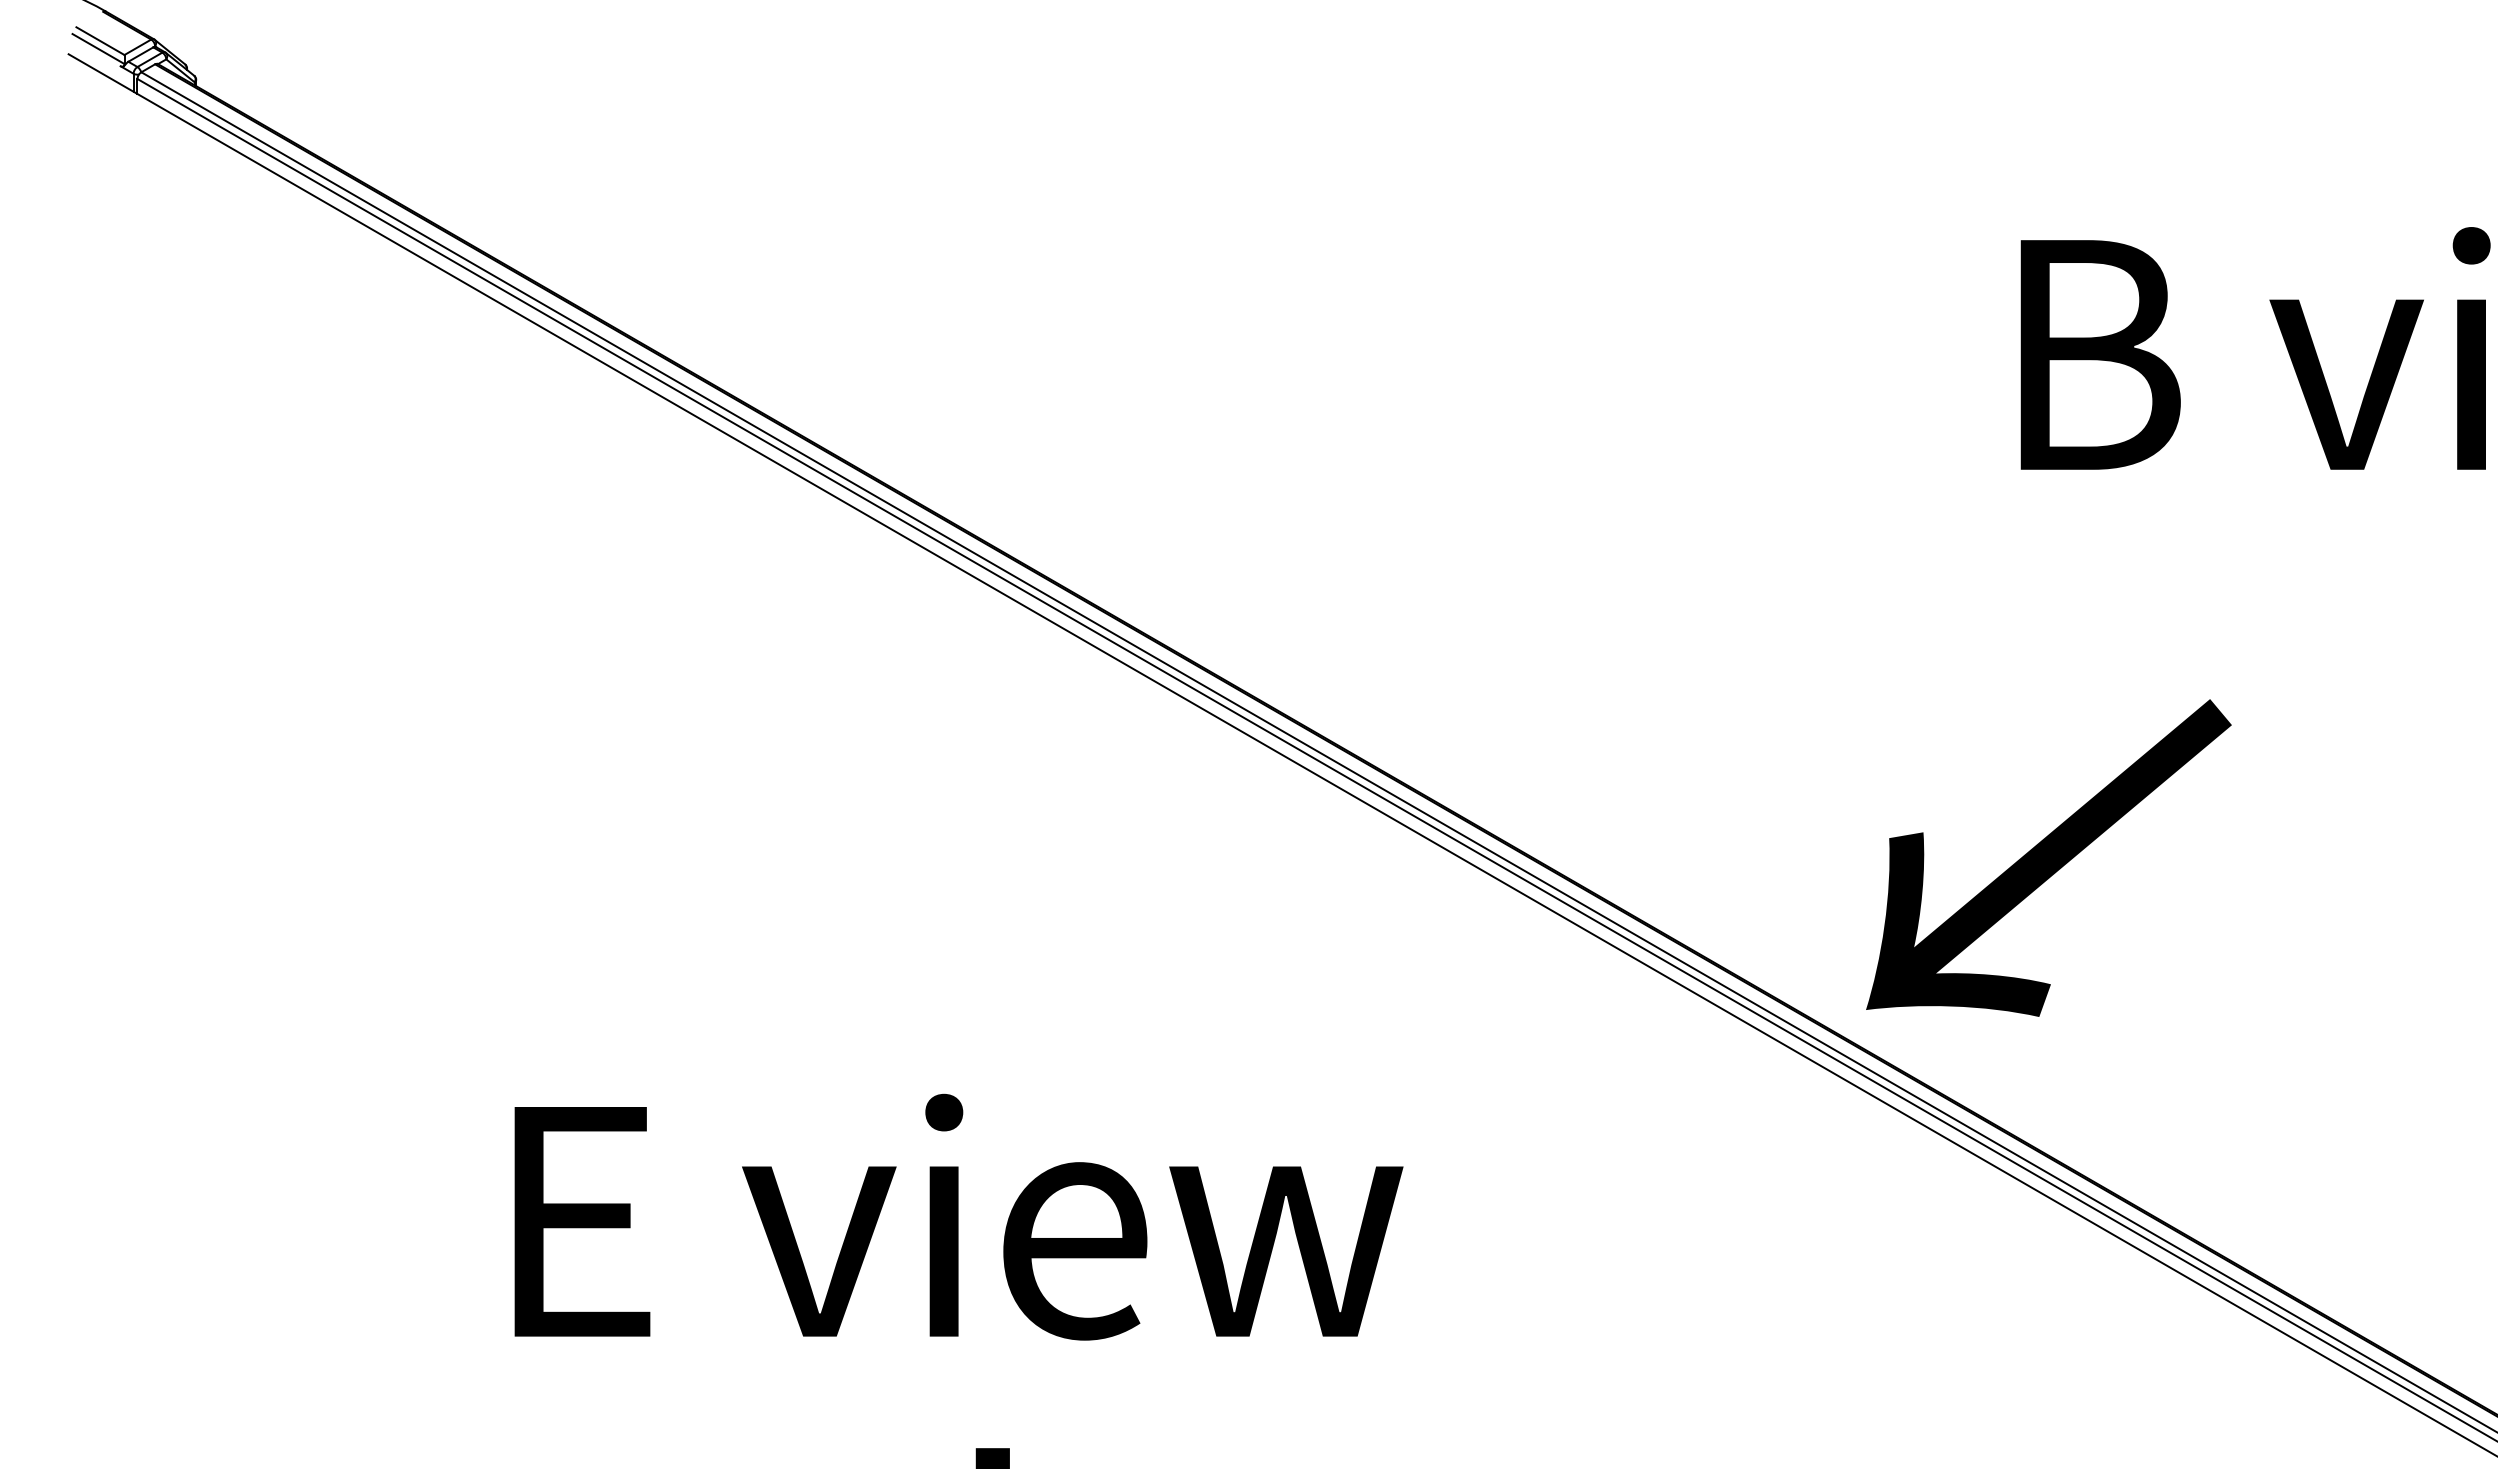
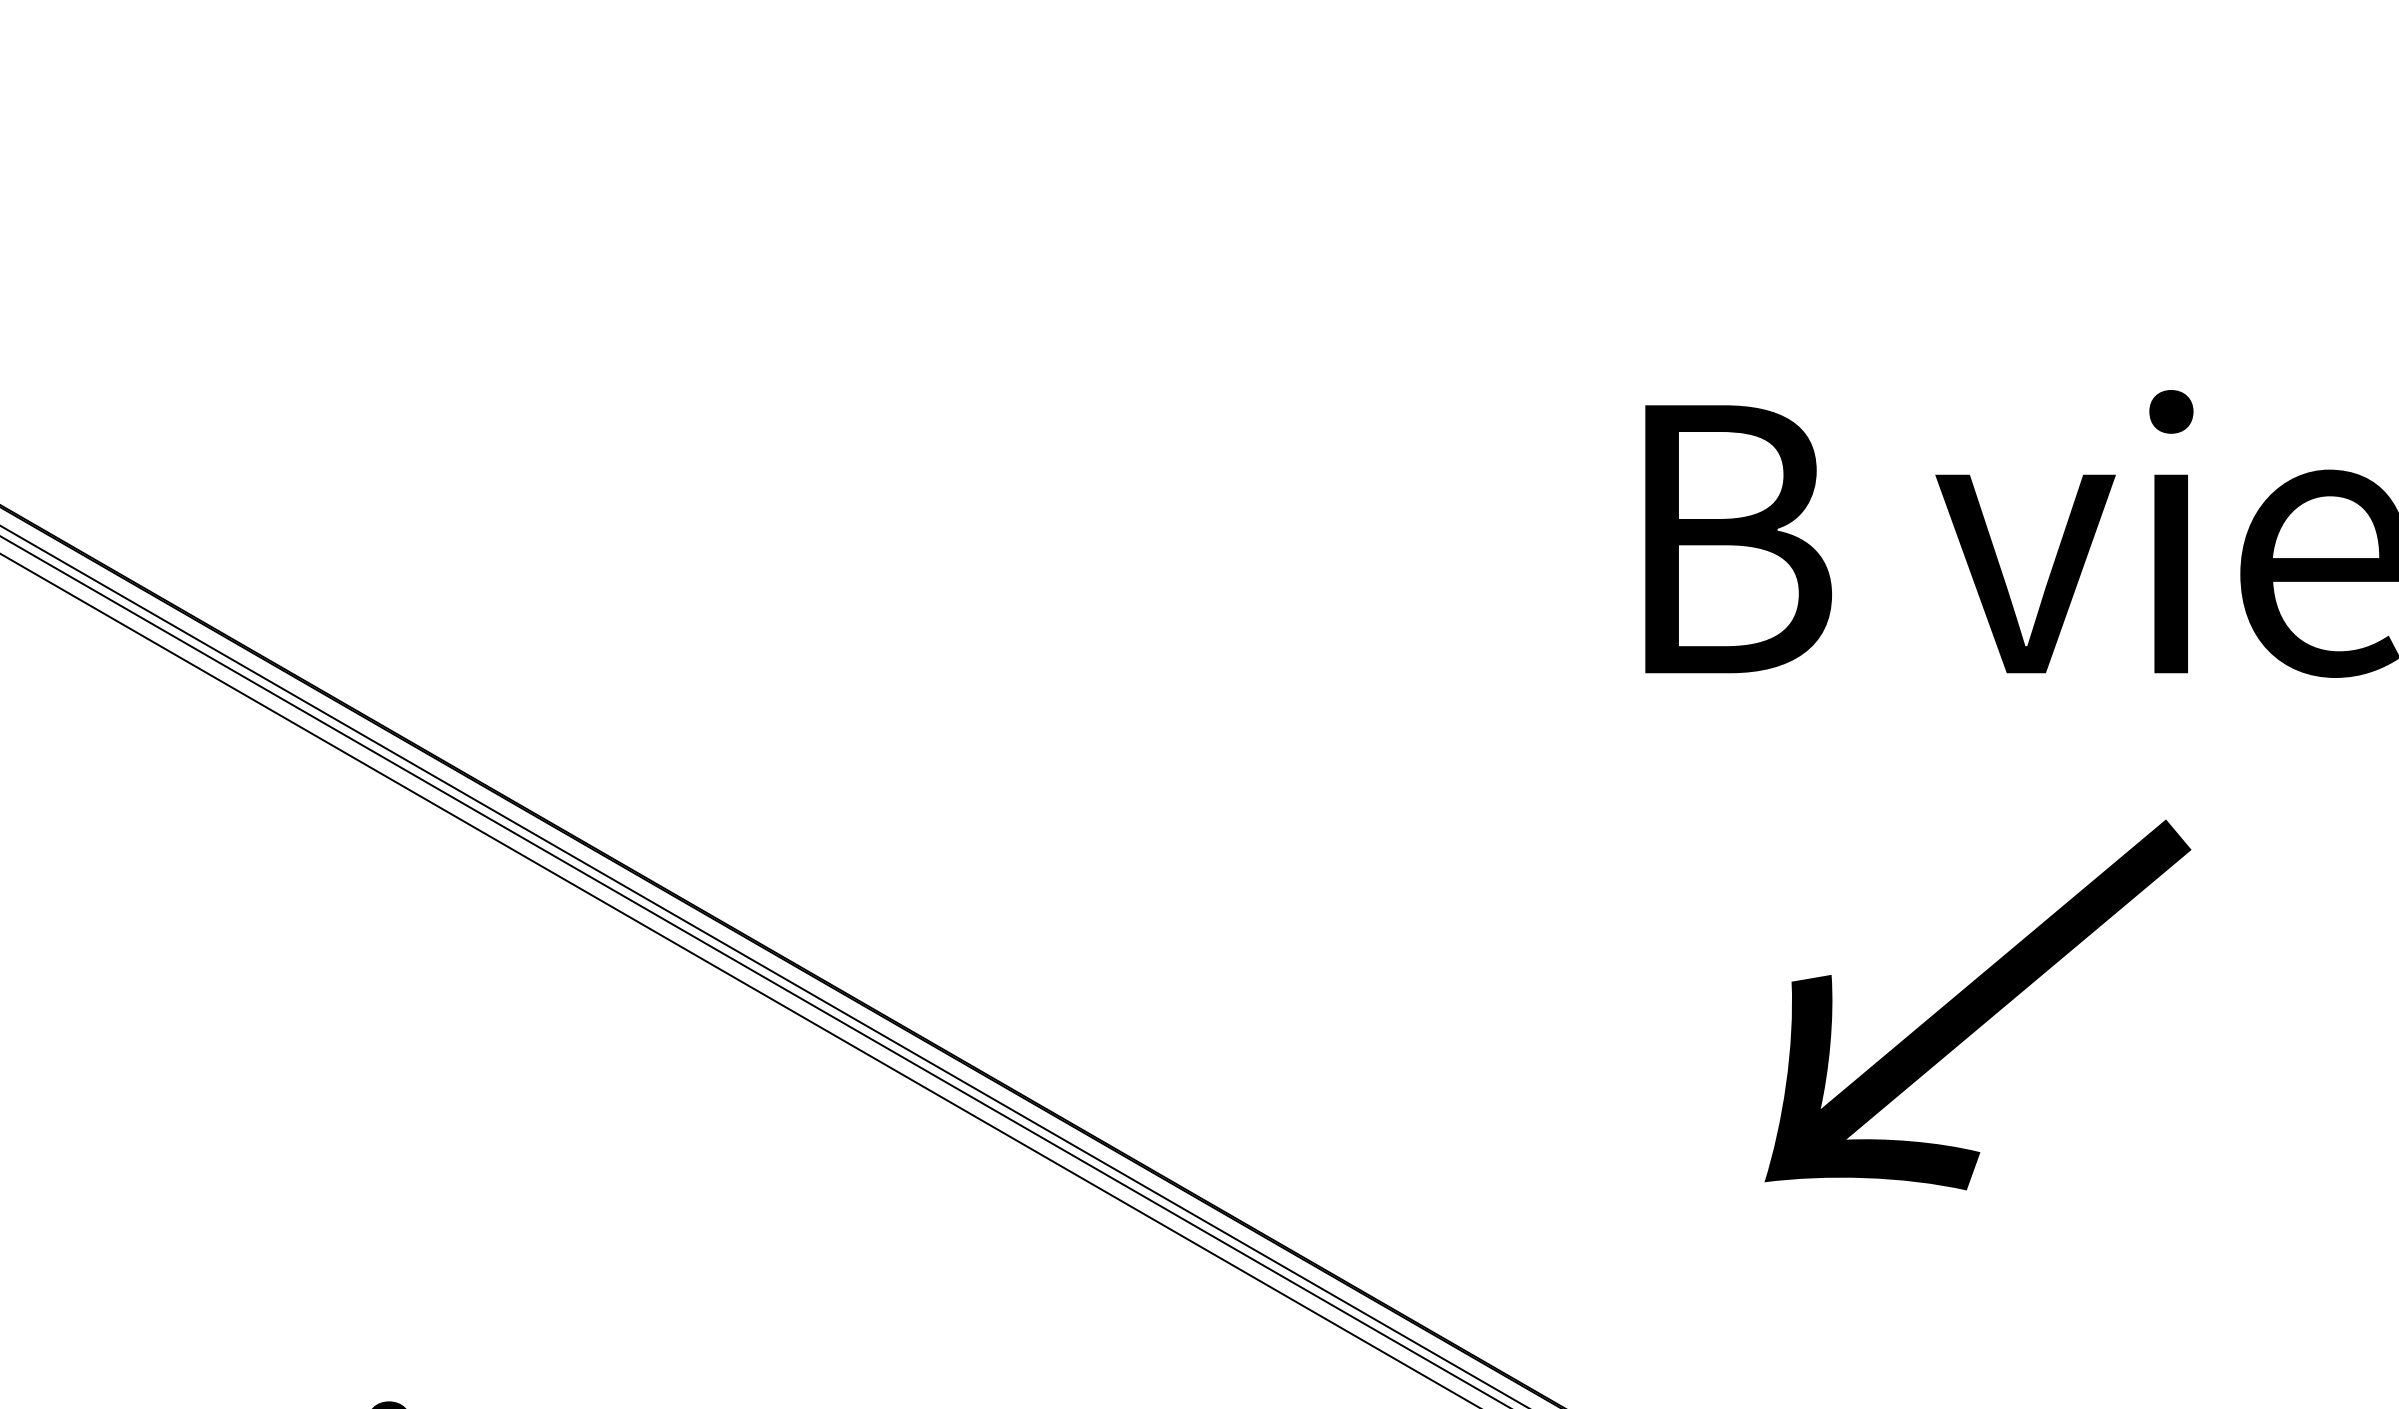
text: (2048, 857) -> (1977, 1004), moved

